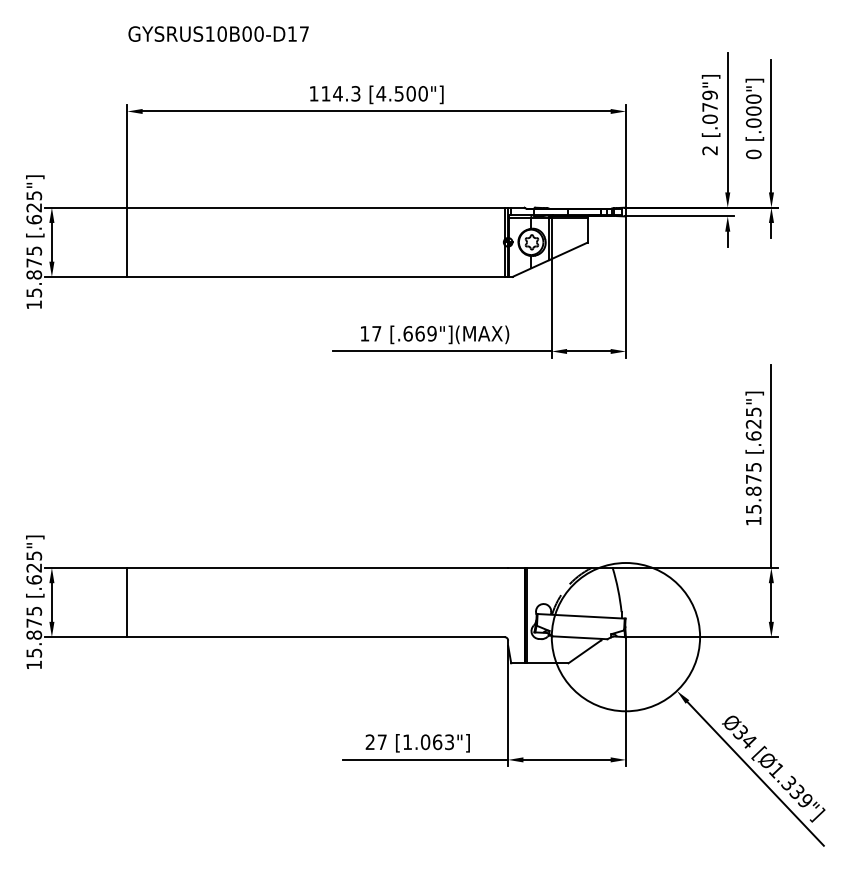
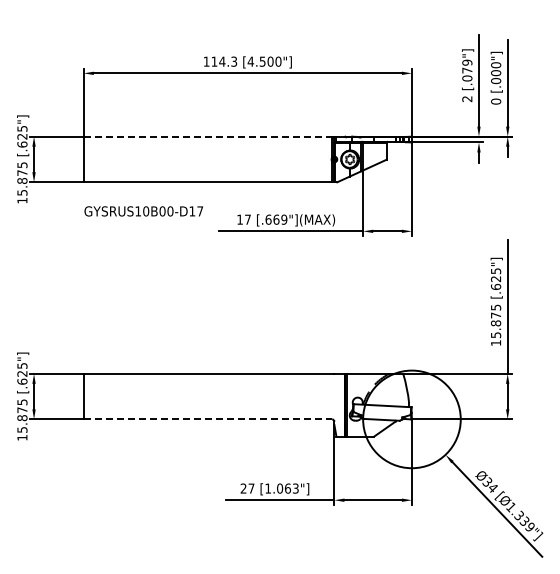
text: (218, 34) -> (143, 211), moved
line: (318, 207) -> (209, 136), solid -> dashed
line: (316, 637) -> (208, 419), solid -> dashed

